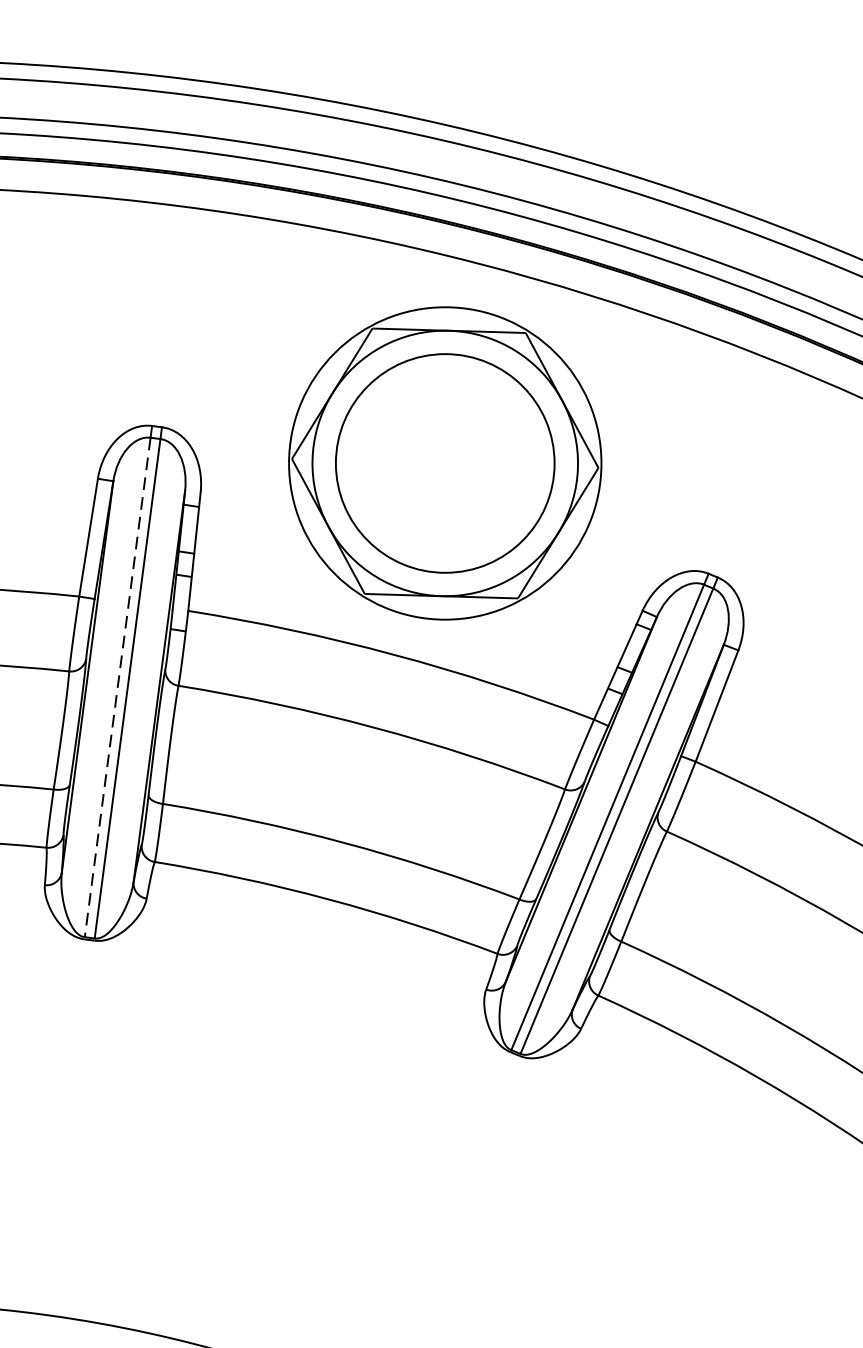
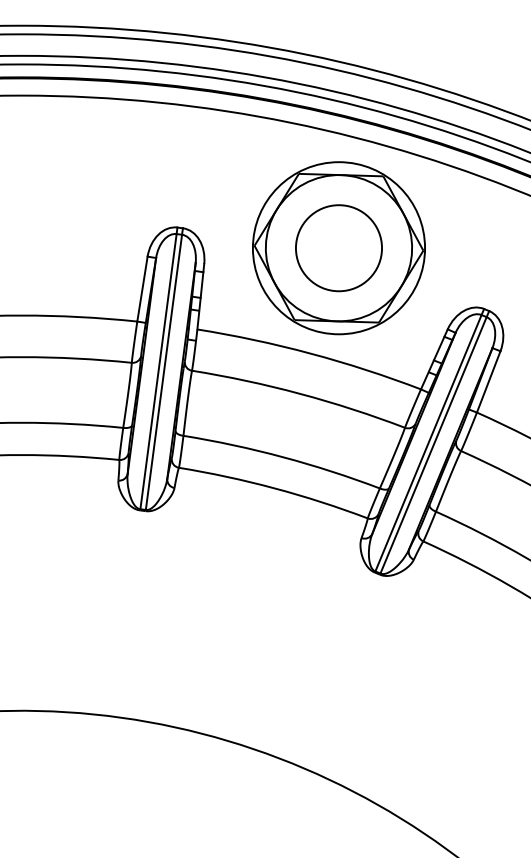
circle: (444, 463) -> (338, 248), size x0.71
line: (117, 687) -> (158, 371), dashed -> solid

